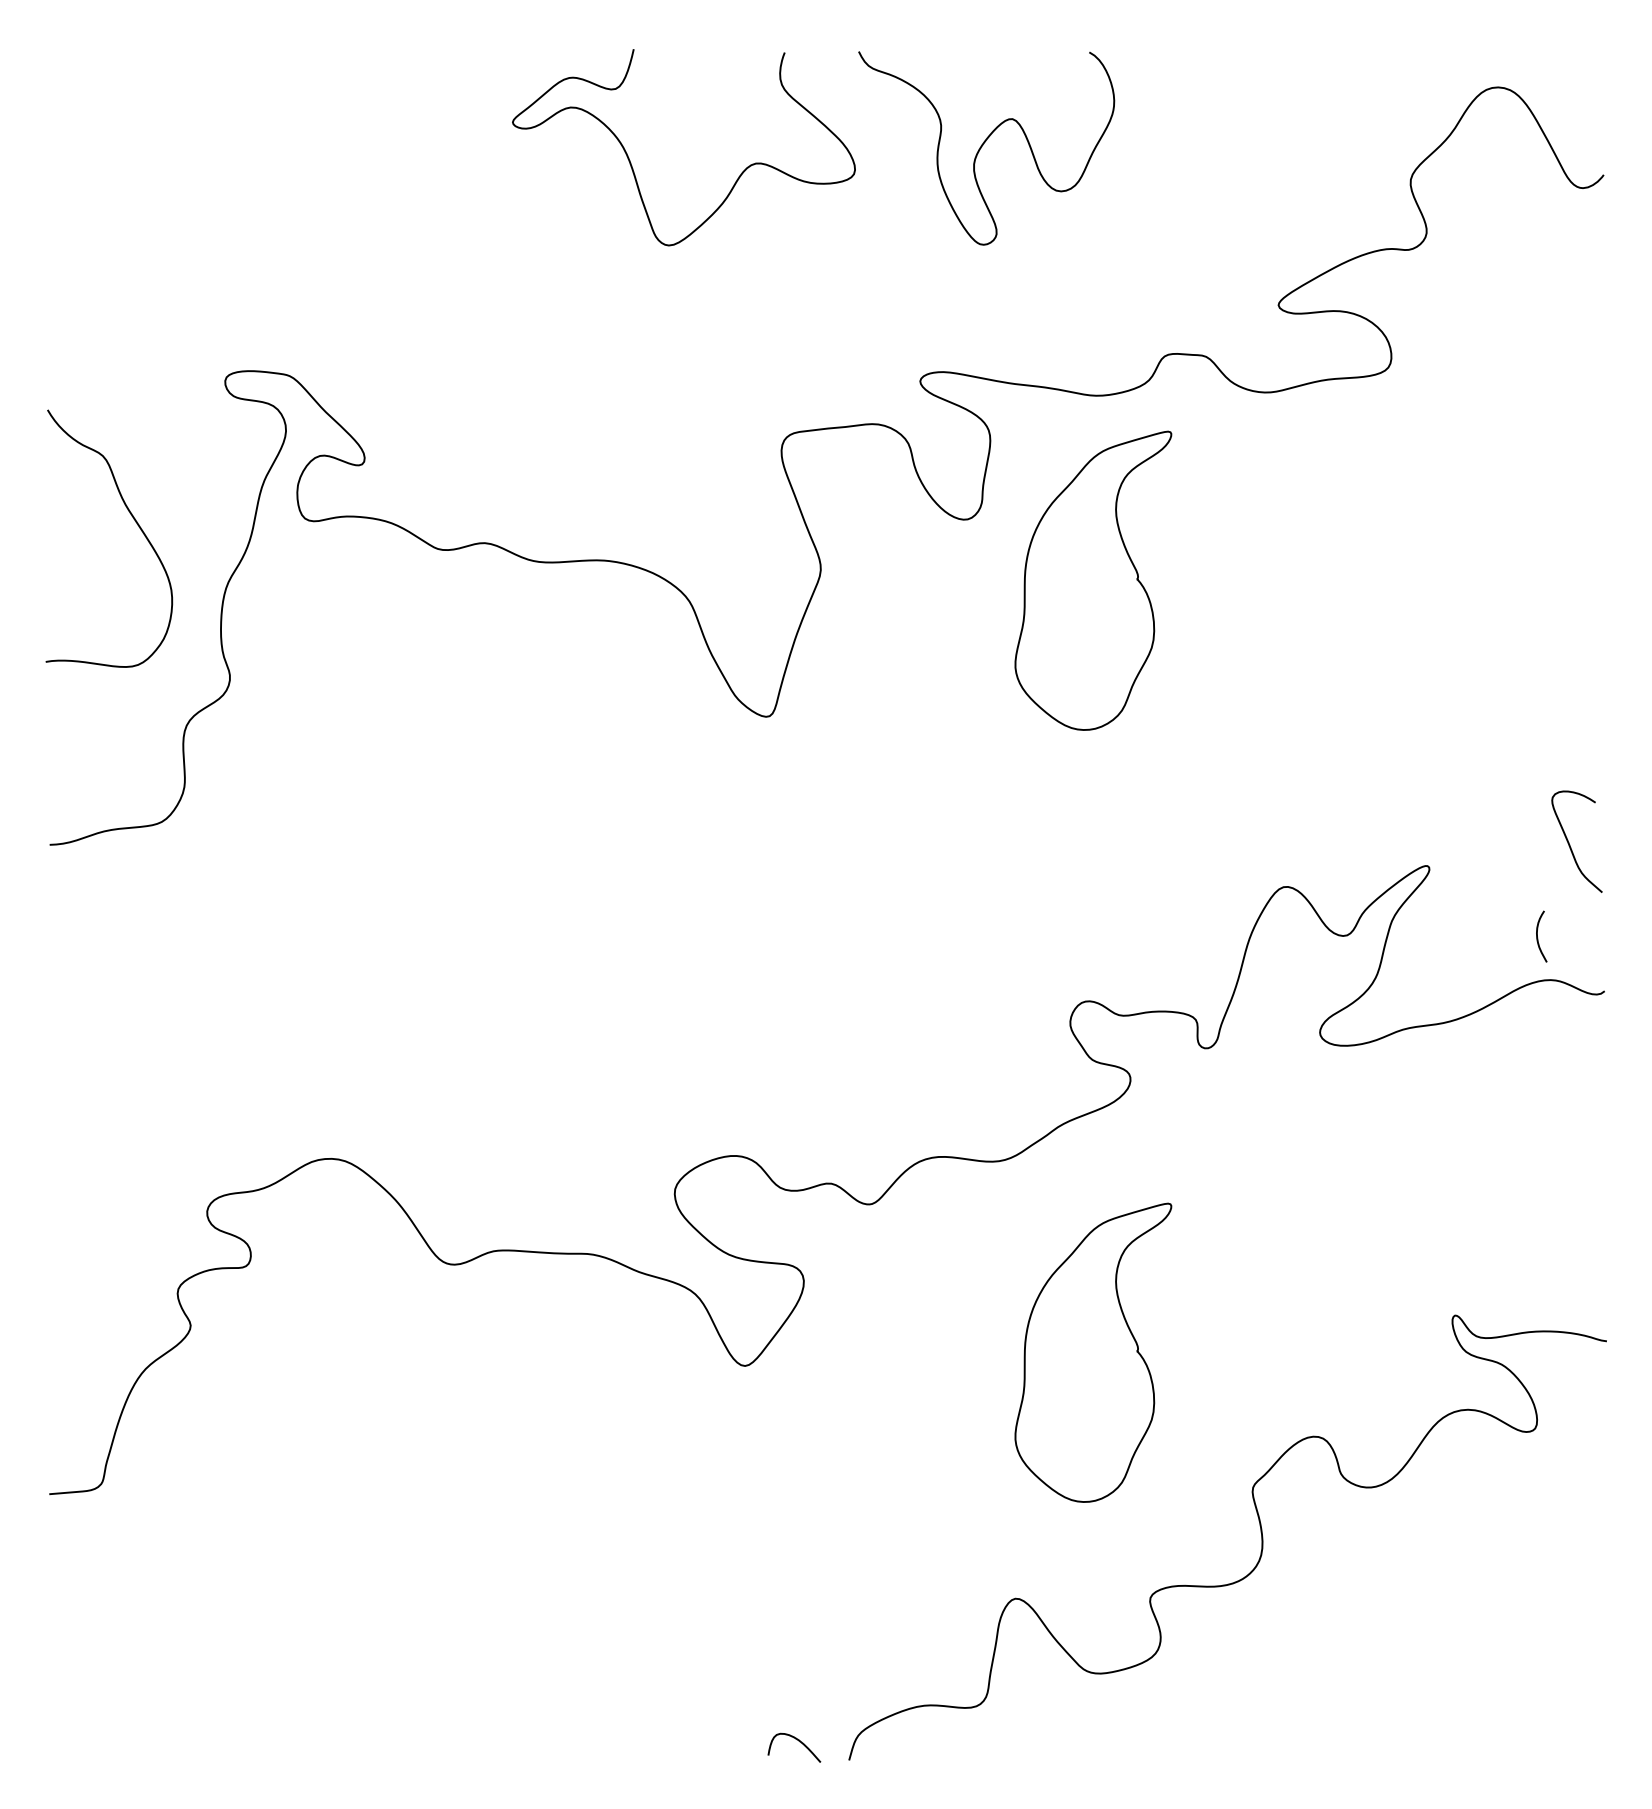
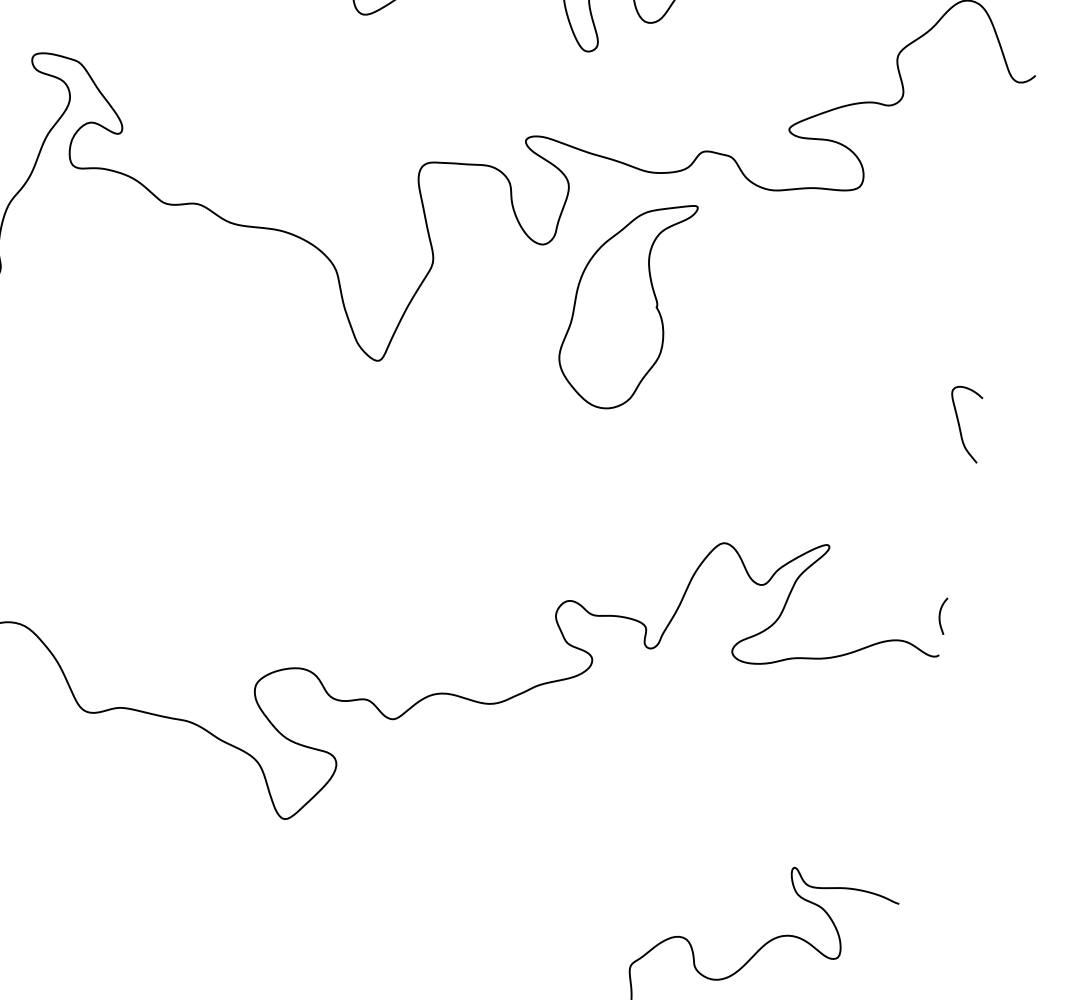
curve: (1570, 844) -> (960, 425), moved
curve: (1538, 938) -> (940, 616), moved
part: (1093, 1352) -> (533, 850), removed

